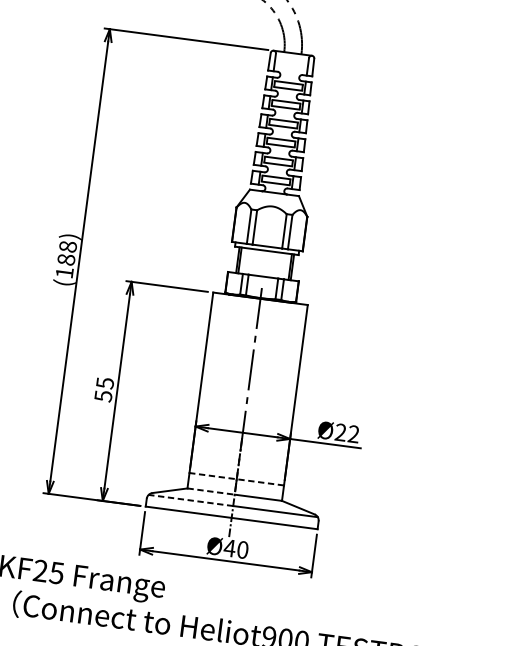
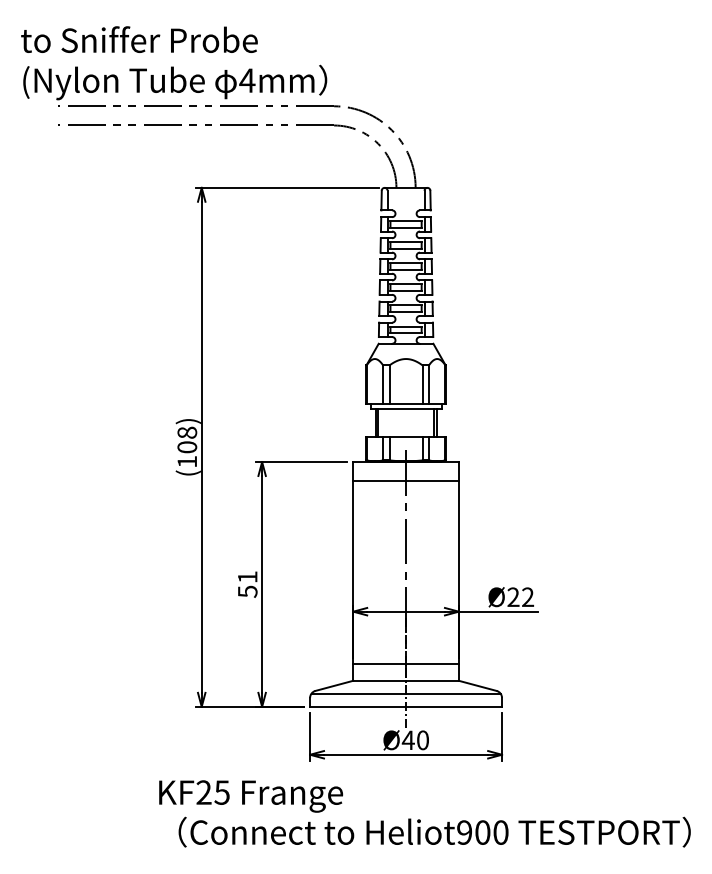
text: (66, 259) -> (187, 447), (188) -> (108)
line: (257, 316) -> (405, 481), added
text: (104, 383) -> (247, 577), 55 -> 51
line: (237, 479) -> (406, 663), dashed -> solid
line: (211, 491) -> (380, 680), dashed -> solid
line: (190, 500) -> (358, 693), dashed -> solid

